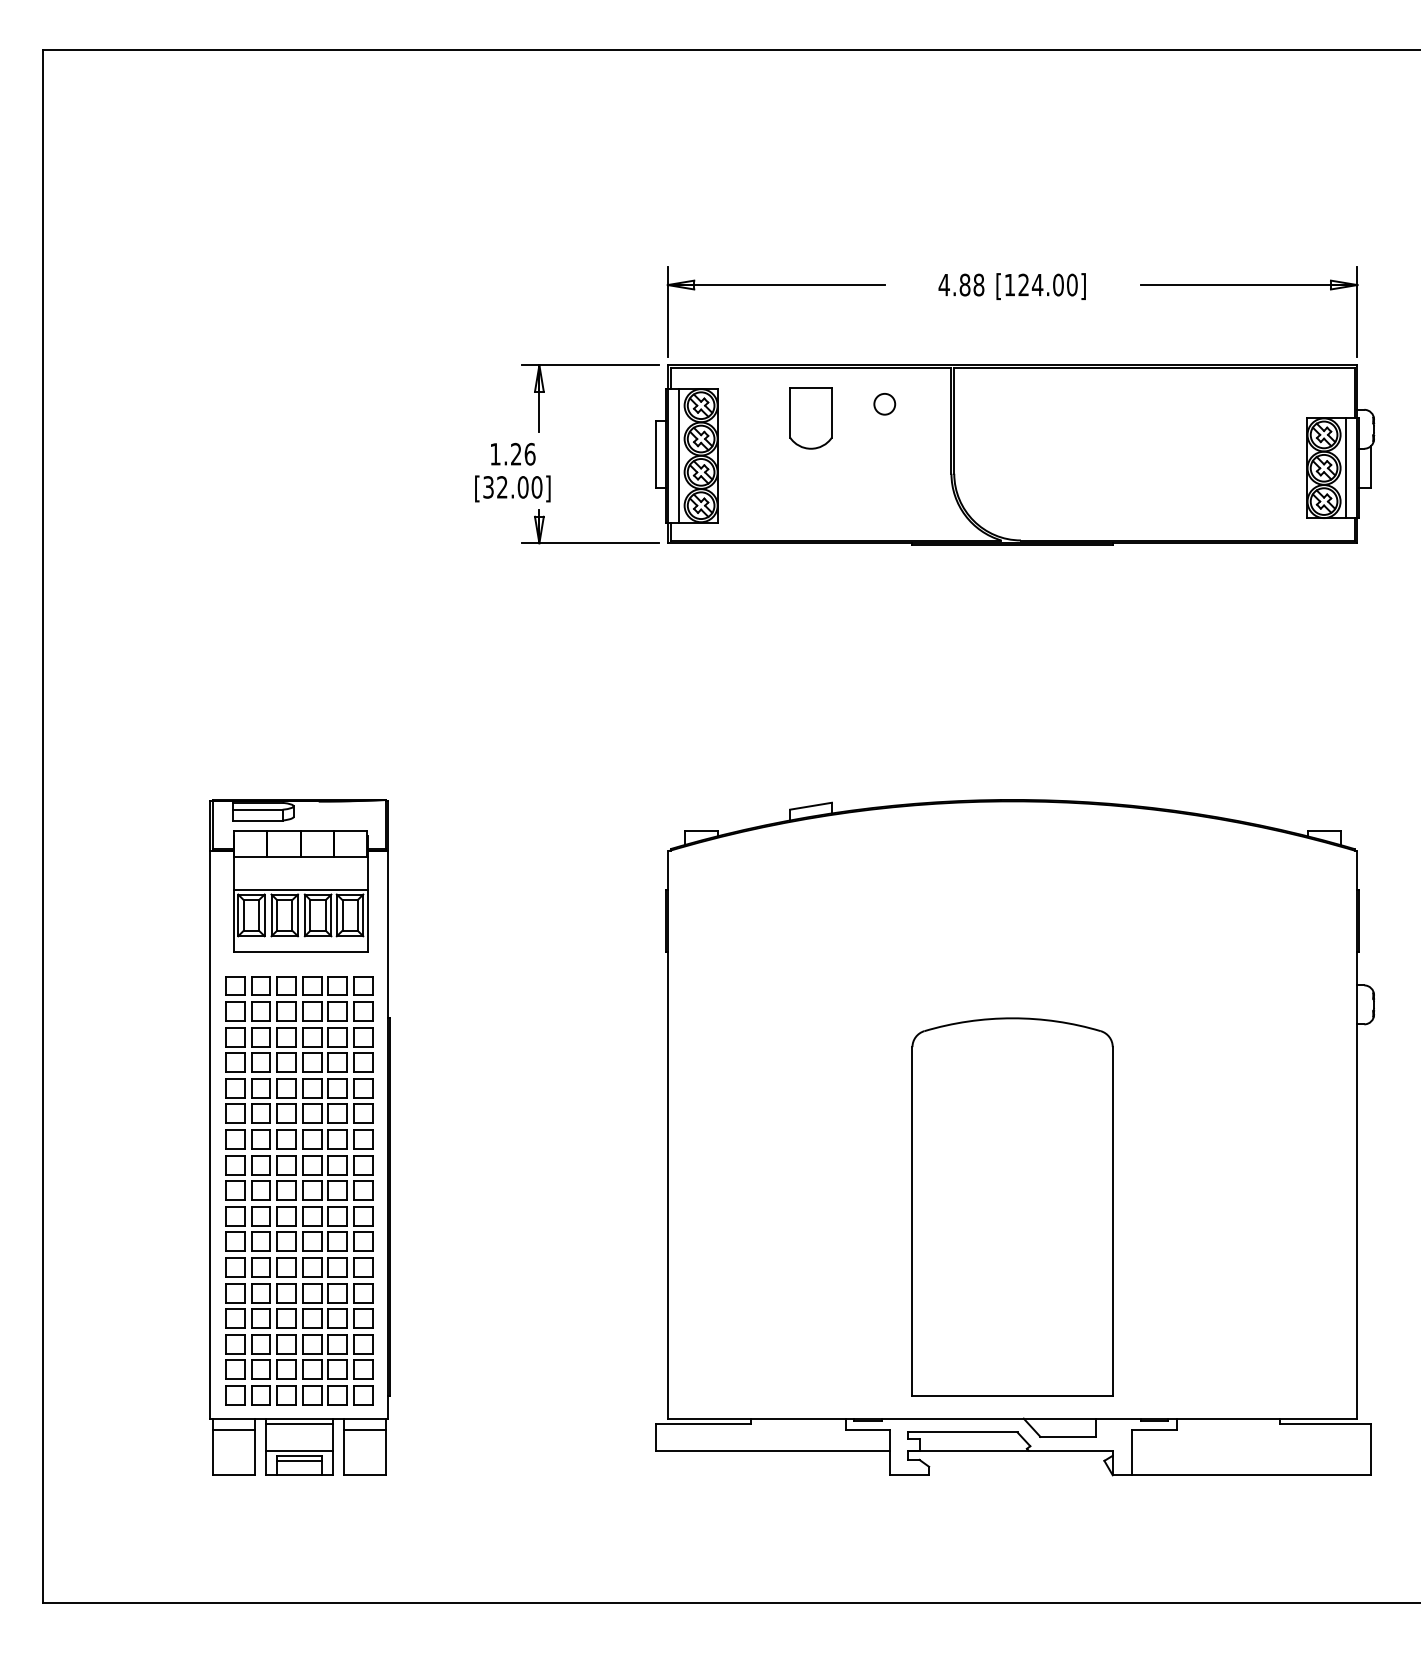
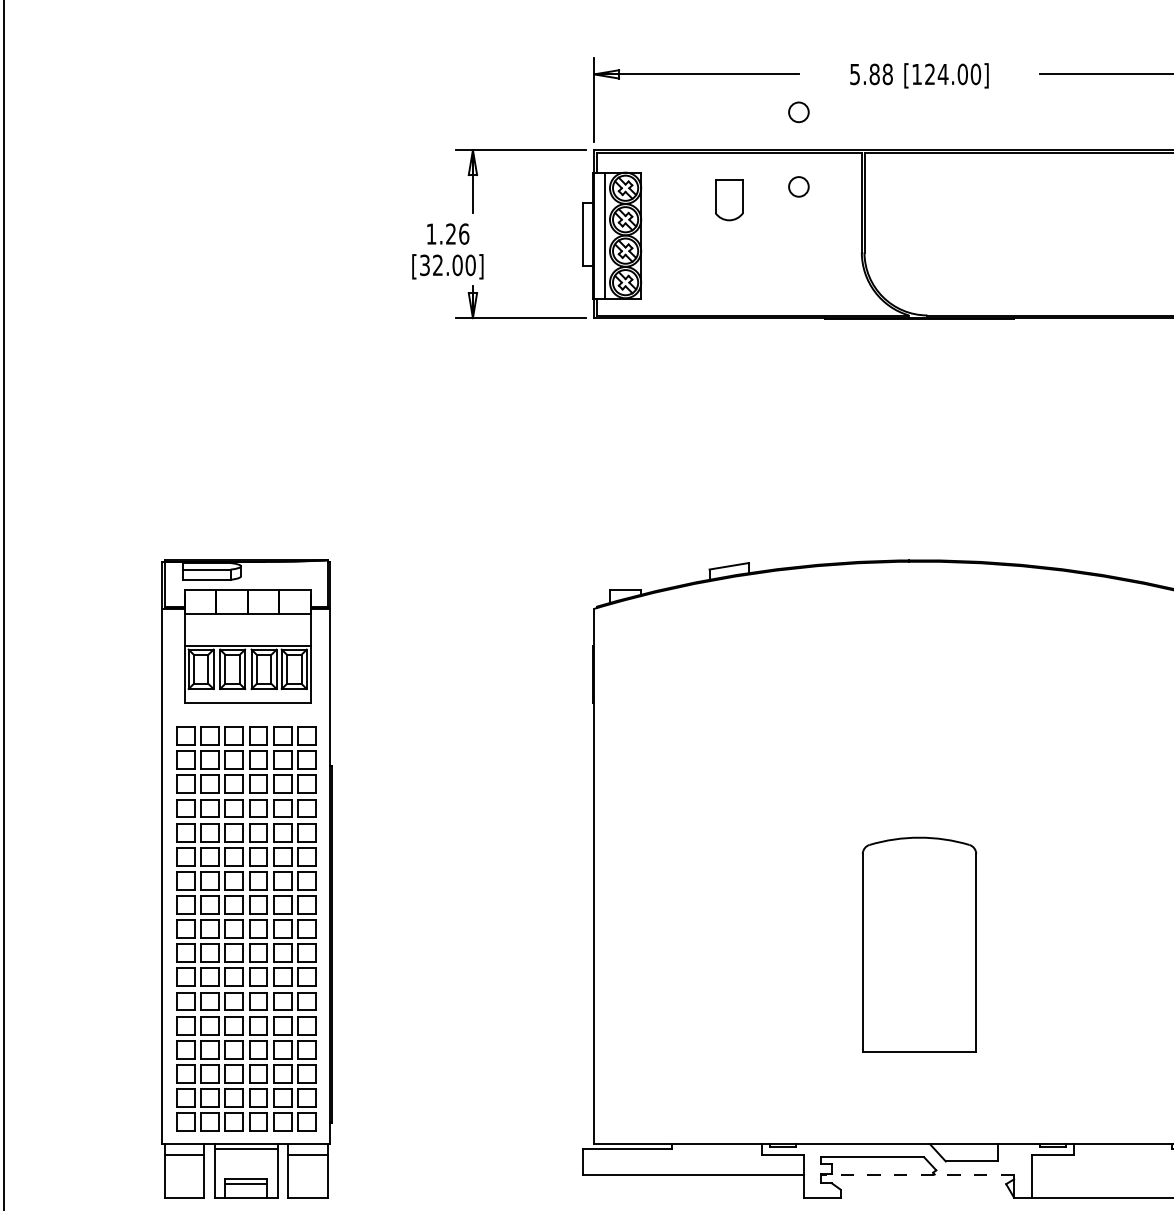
text: (943, 285) -> (854, 74), 4.88 -> 5.88
circle: (884, 325) -> (798, 112), added
part: (810, 418) -> (728, 200), size x0.7
part: (1012, 1206) -> (919, 944), size x0.6
line: (298, 1450) -> (245, 1174), removed
line: (1010, 1450) -> (917, 1174), solid -> dashed

